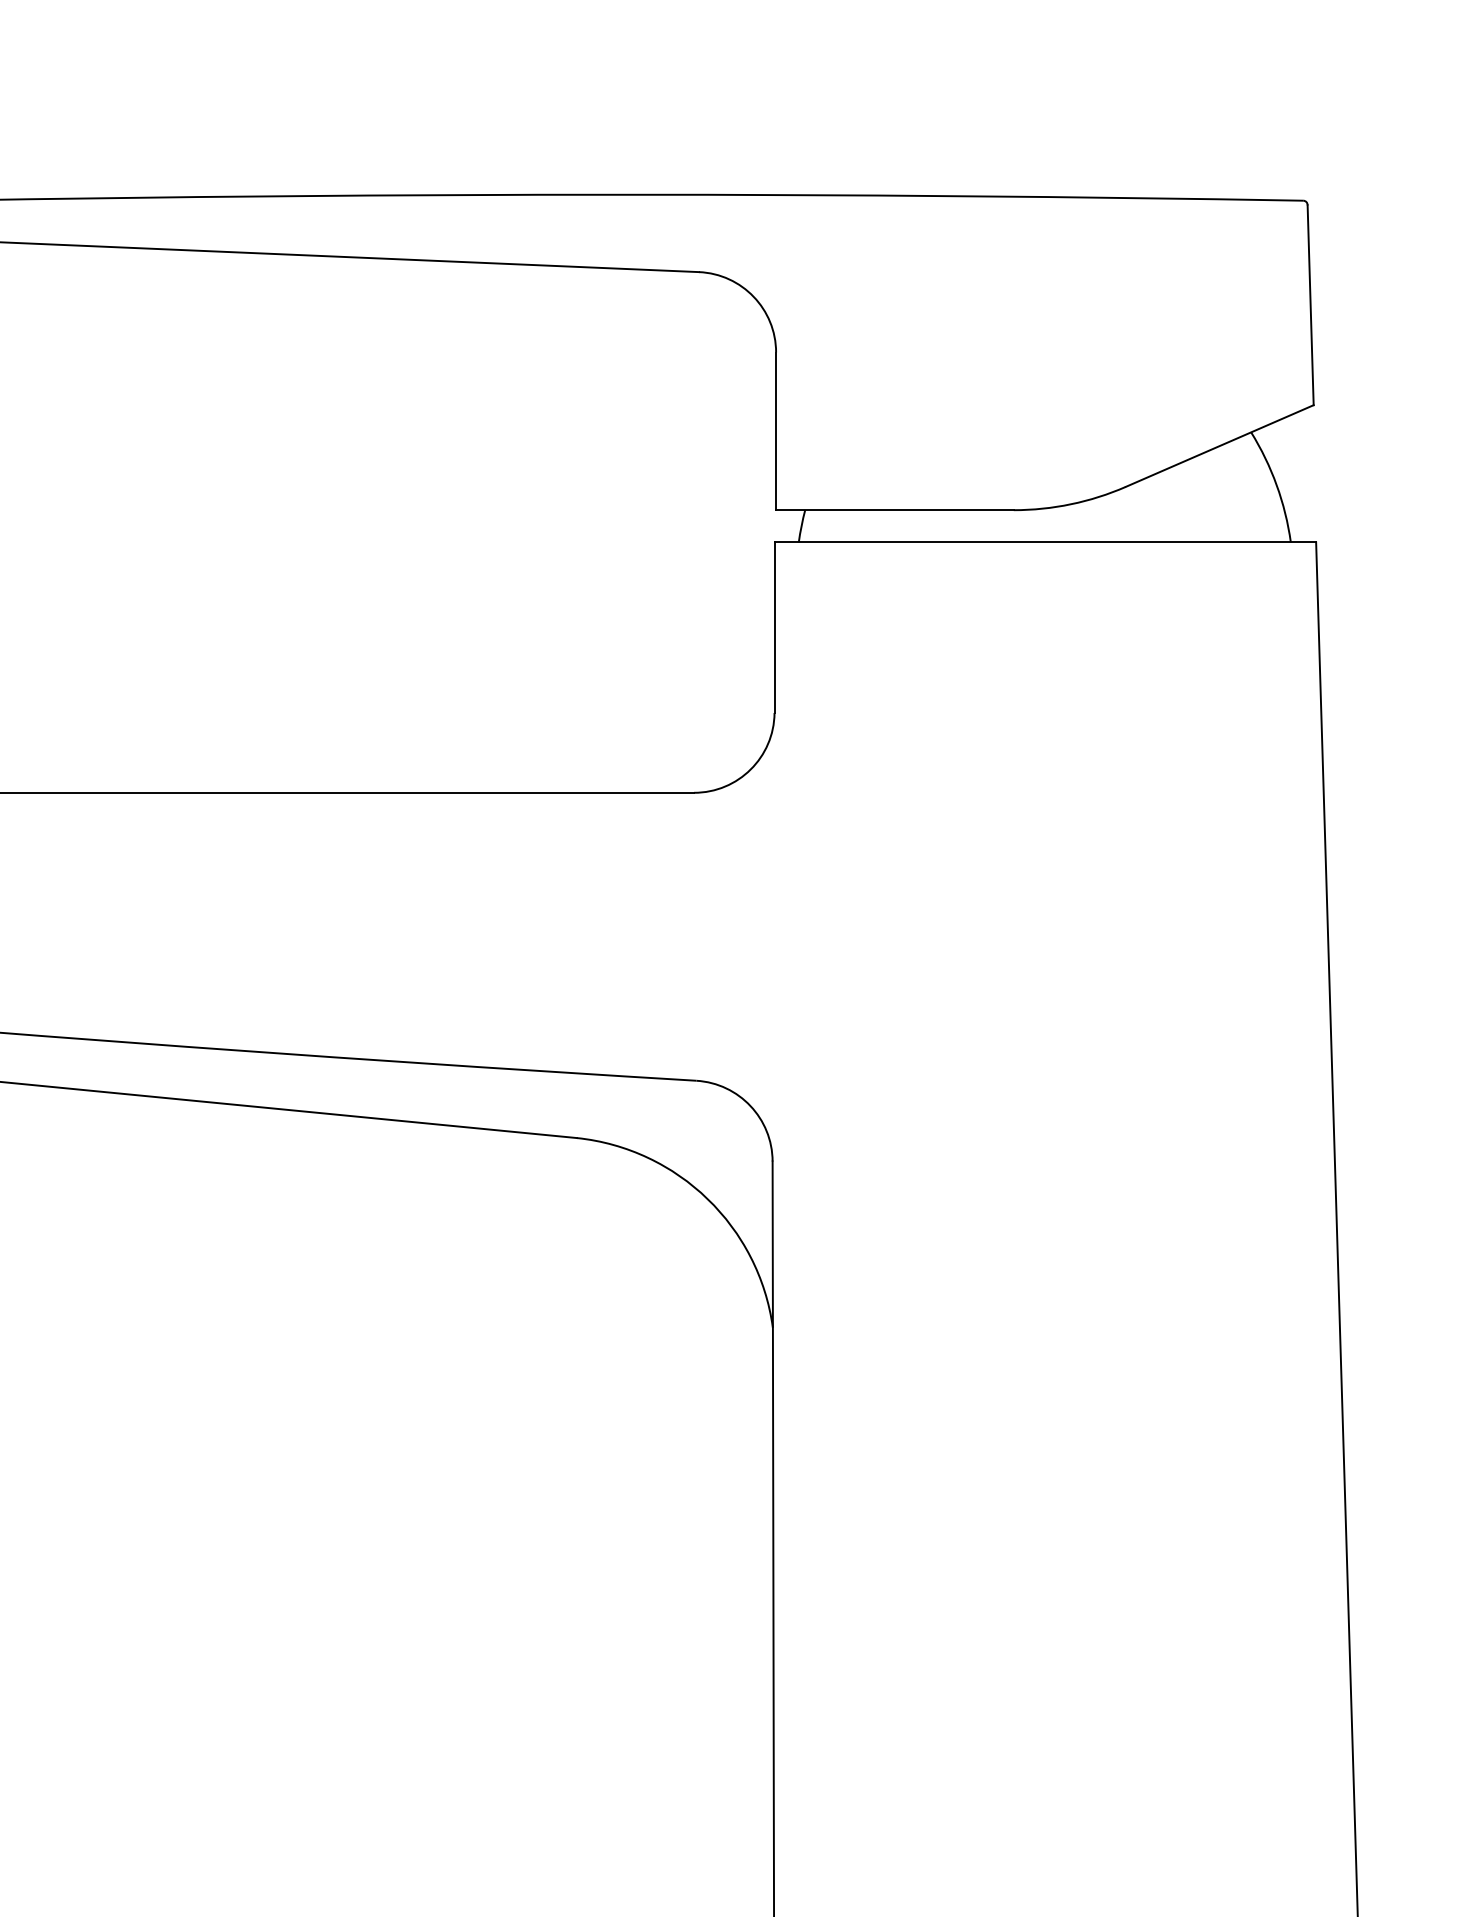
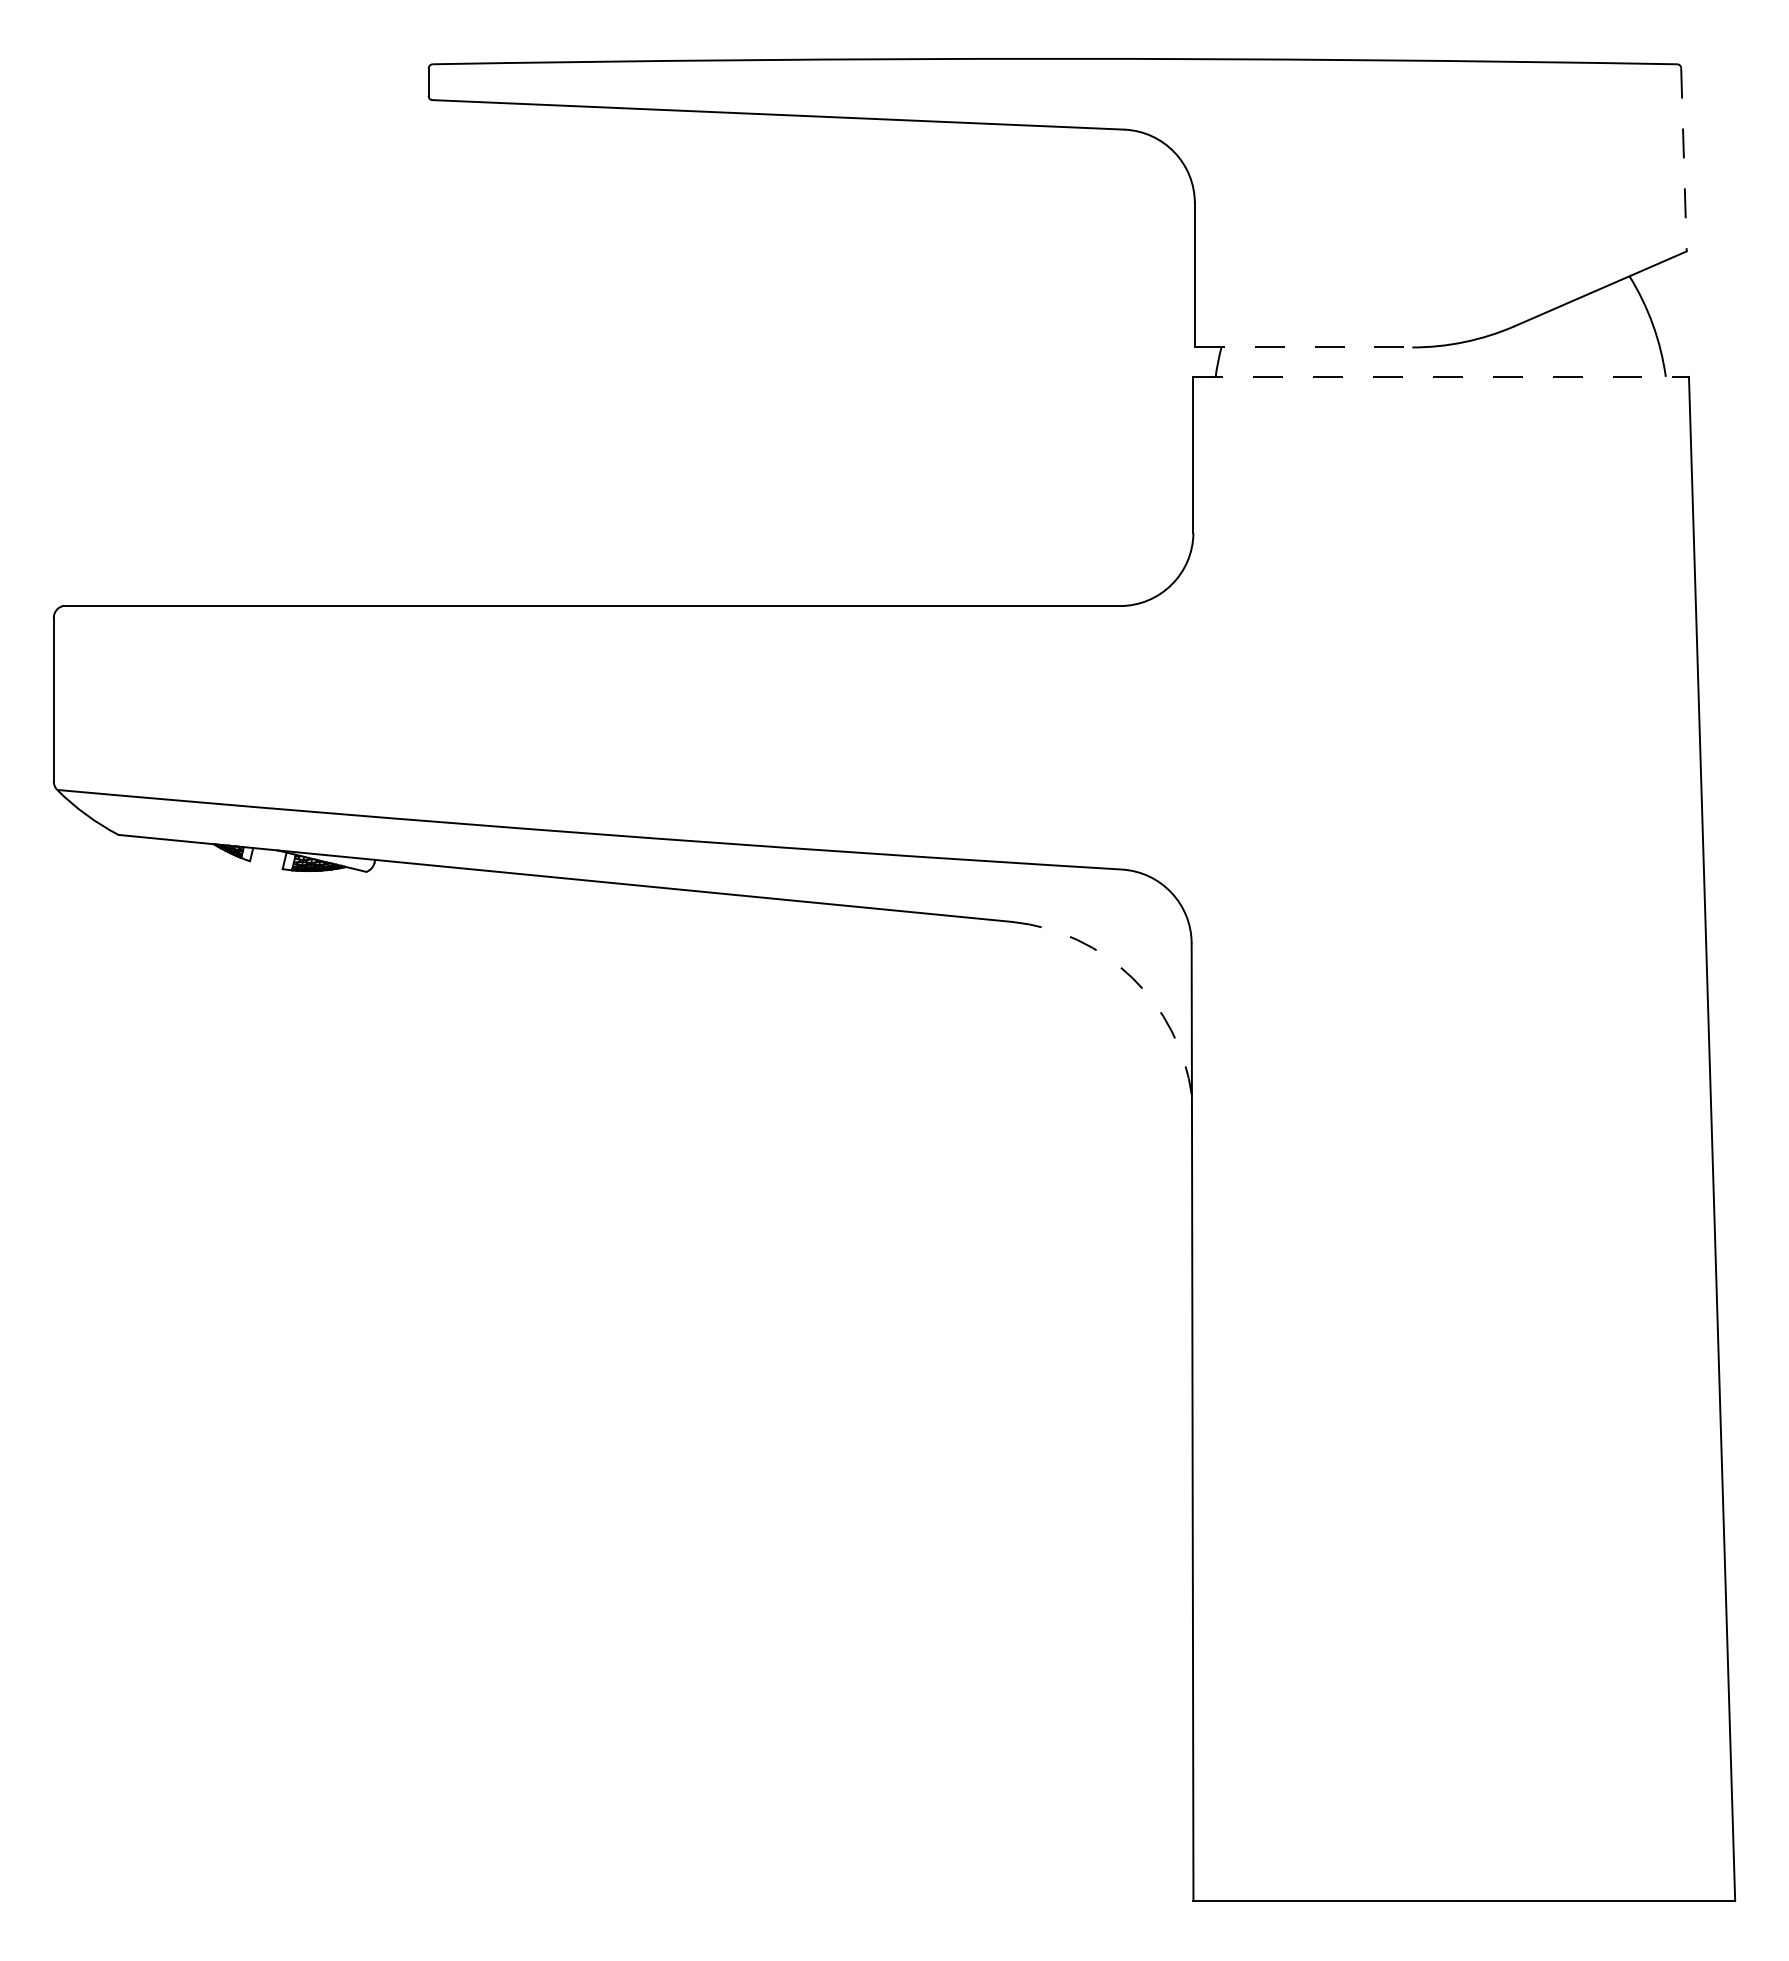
line: (1310, 305) -> (1683, 160), solid -> dashed
line: (894, 510) -> (1303, 347), solid -> dashed
line: (1045, 541) -> (1441, 376), solid -> dashed
arc: (707, 1198) -> (1132, 977), solid -> dashed

